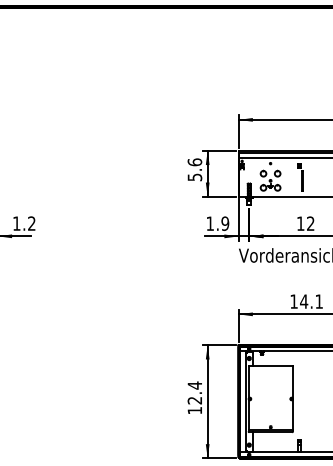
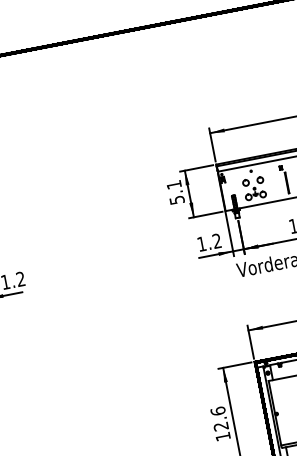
text: (194, 162) -> (173, 185), 5.6 -> 5.1
text: (225, 223) -> (217, 240), 1.9 -> 1.2
text: (194, 385) -> (217, 411), 12.4 -> 12.6

